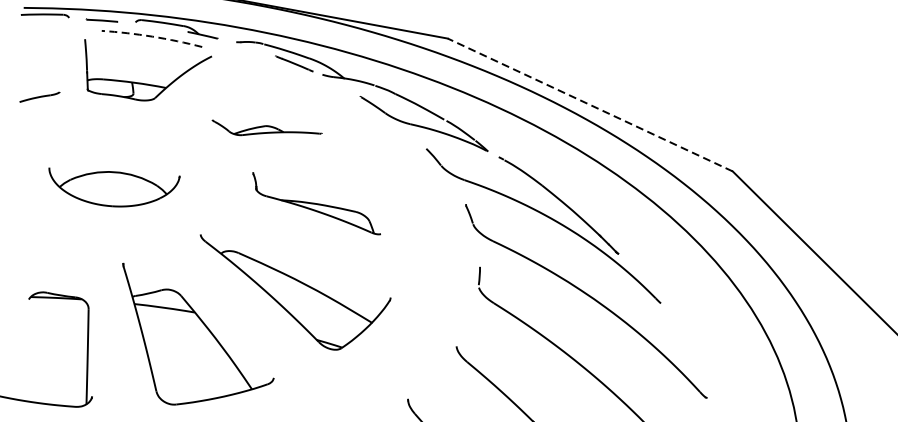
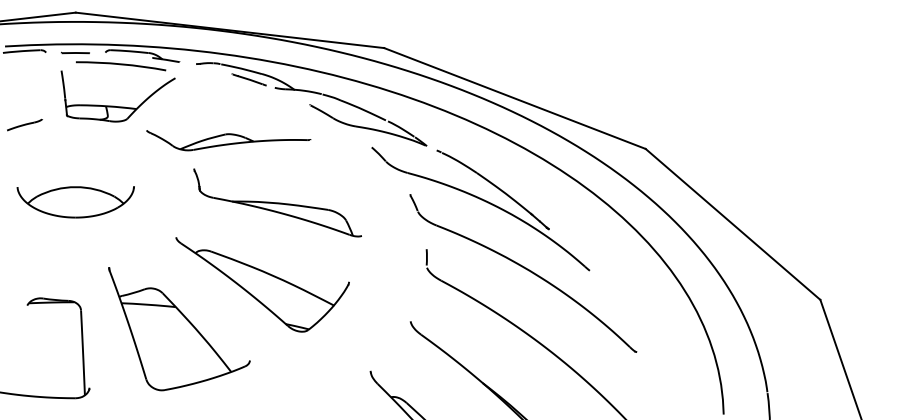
arc: (152, 36) -> (121, 64), dashed -> solid
line: (589, 104) -> (514, 98), dashed -> solid
part: (266, 130) -> (228, 140), size x1.67
part: (113, 189) -> (75, 202), moved
part: (316, 203) -> (277, 202), size x1.43

